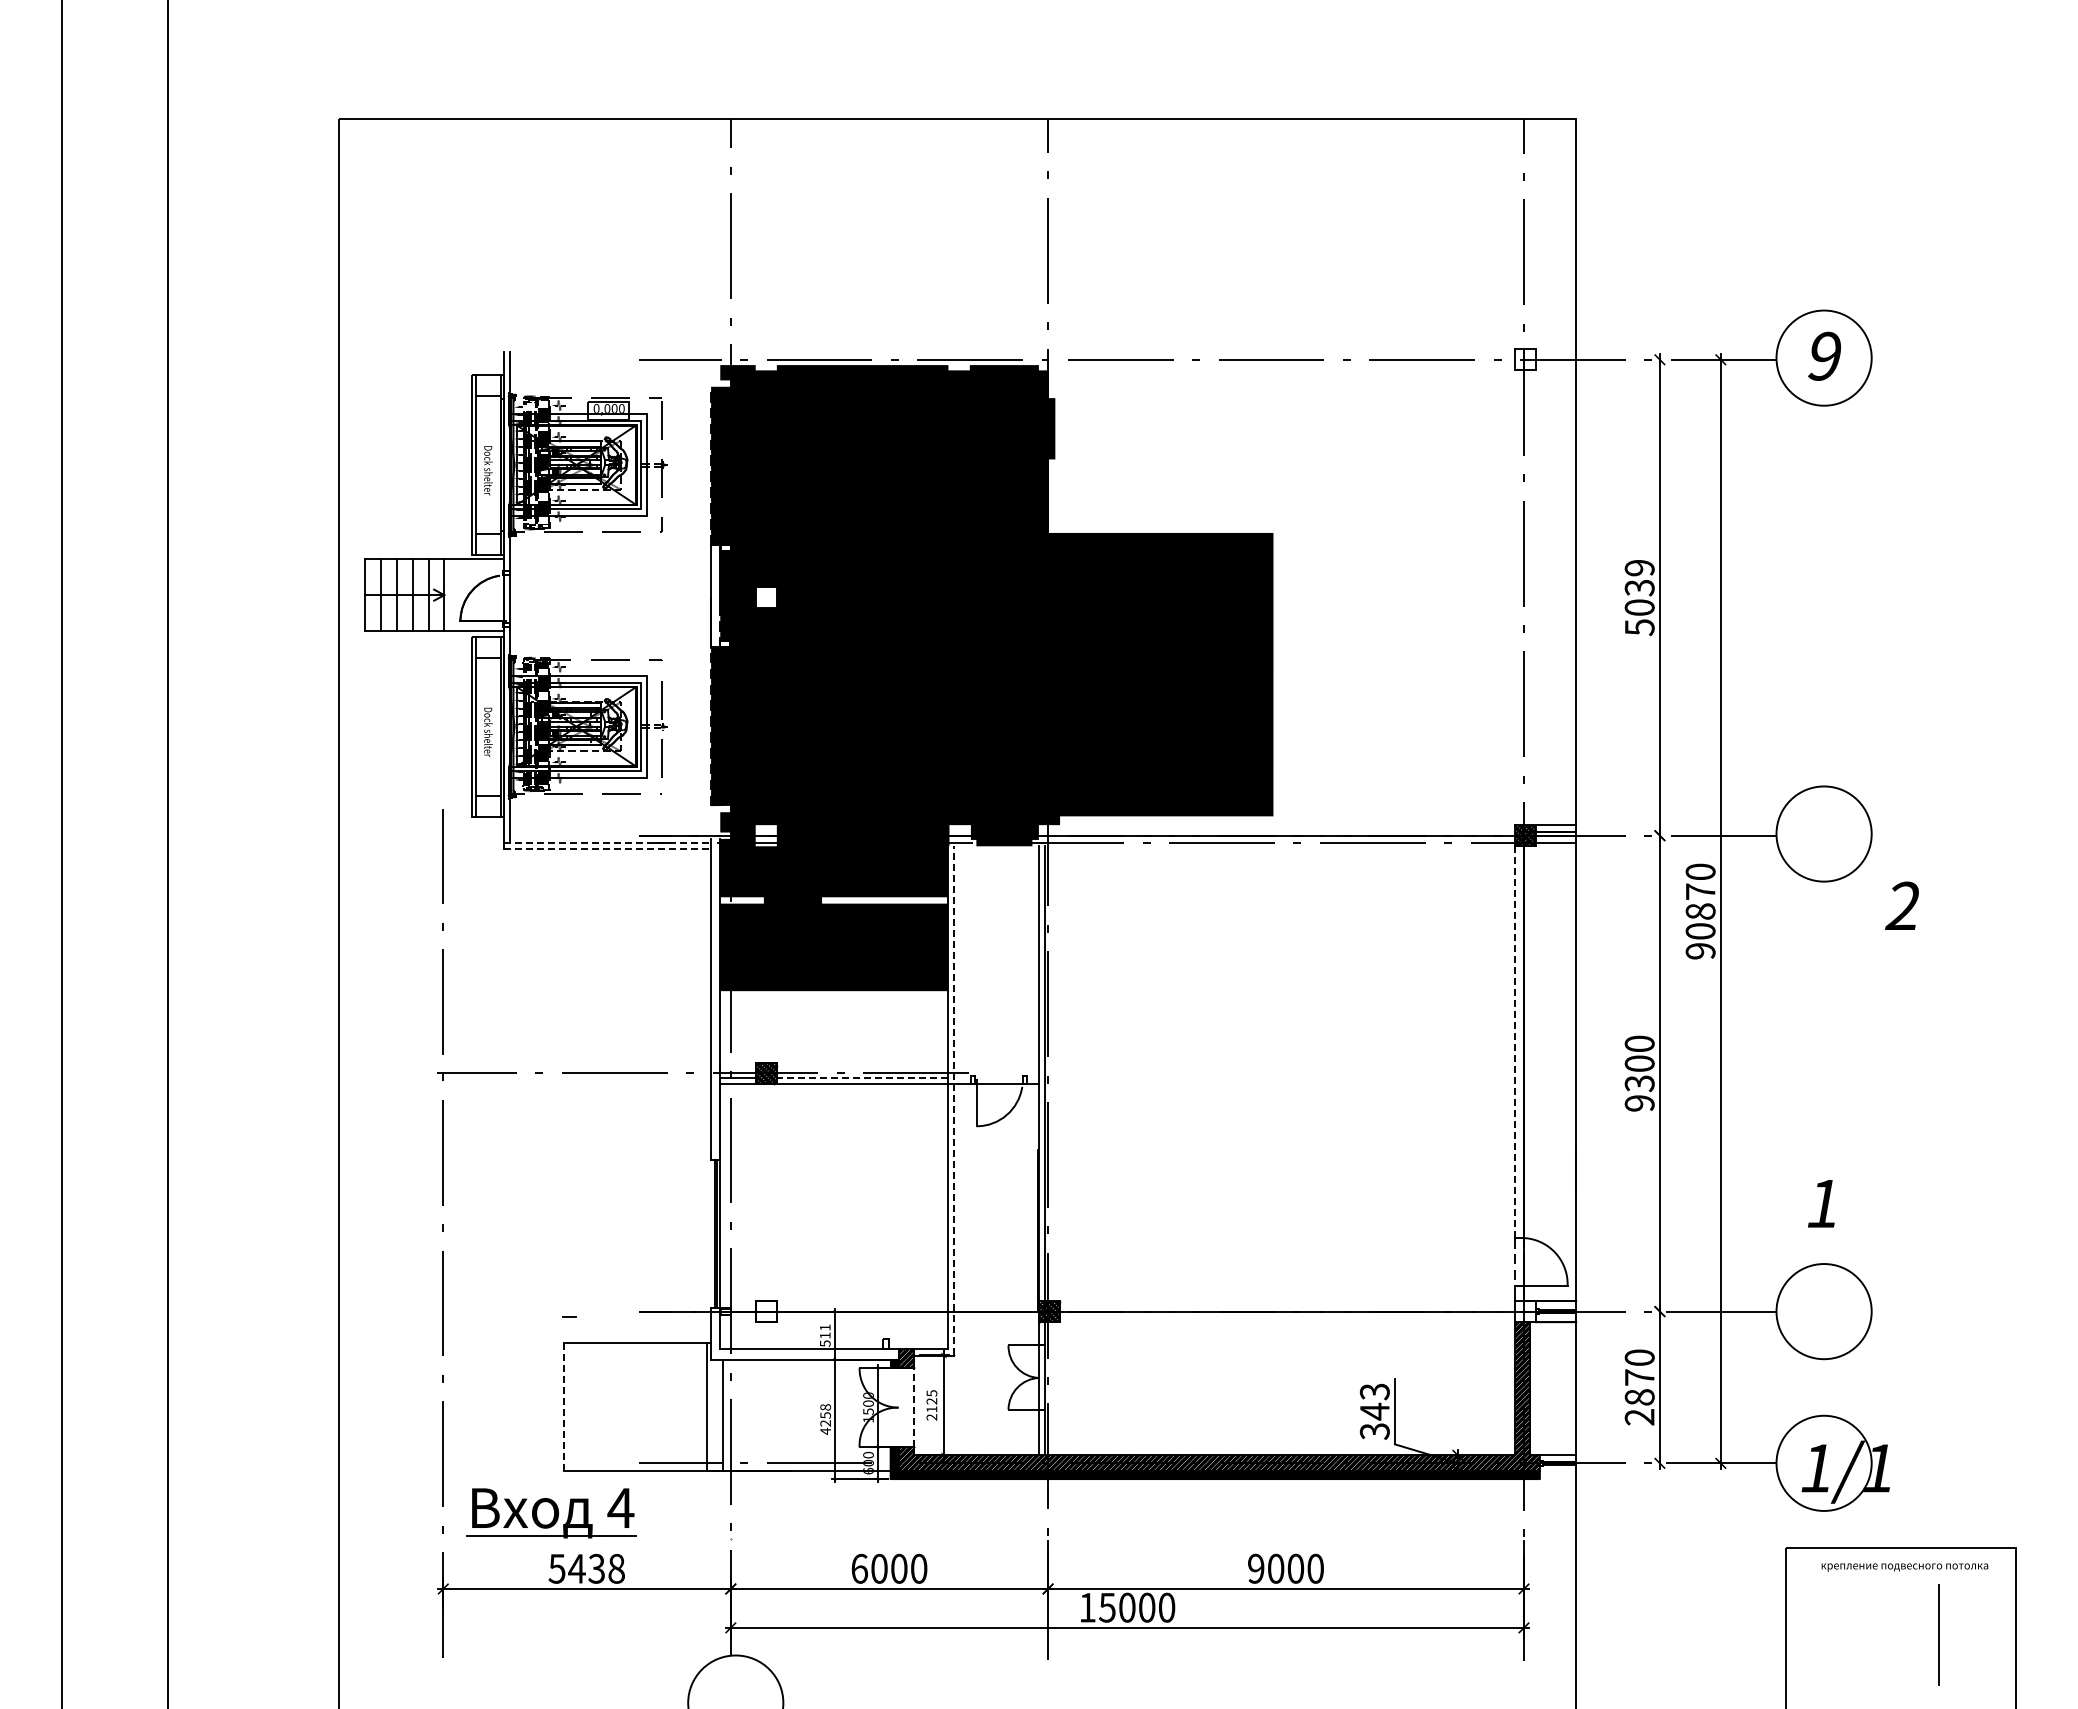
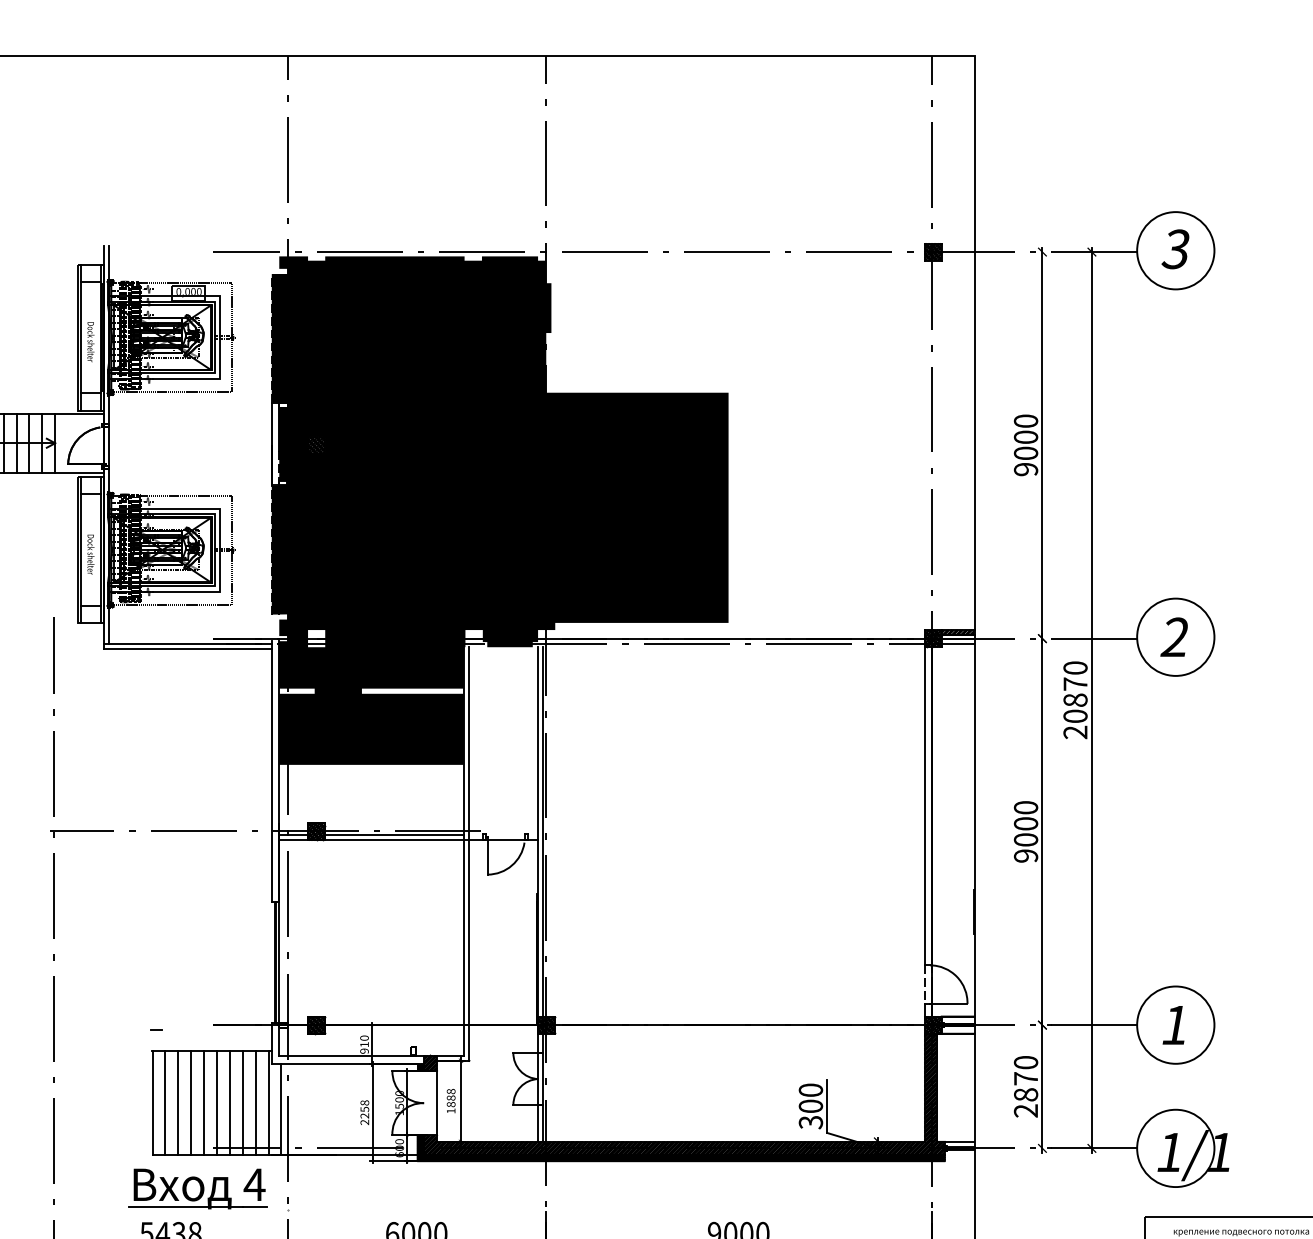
text: (1823, 356) -> (1175, 249), 9 -> 3
hatch: (1524, 359) -> (932, 251), added
hatch: (765, 597) -> (316, 445), added
text: (1639, 597) -> (1025, 445), 5039 -> 9000
hatch: (1555, 828) -> (957, 632), added
line: (608, 842) -> (188, 644), dashed -> solid
line: (608, 848) -> (188, 649), dashed -> solid
text: (1901, 905) -> (1173, 636), moved
text: (1700, 951) -> (1075, 732), 90870 -> 20870
line: (1514, 1042) -> (924, 806), dashed -> solid
line: (861, 1077) -> (393, 835), dashed -> solid
text: (1639, 1083) -> (1025, 839), 9300 -> 9000
line: (954, 1100) -> (469, 853), dashed -> solid
text: (1821, 1203) -> (1173, 1025), moved
hatch: (765, 1311) -> (316, 1025), added
hatch: (1524, 1311) -> (932, 1025), added
text: (824, 1335) -> (363, 1044), 511 -> 910
text: (1374, 1401) -> (810, 1098), 343 -> 300
text: (931, 1405) -> (450, 1101), 2125 -> 1888
line: (564, 1407) -> (152, 1103), dashed -> solid
line: (580, 1407) -> (165, 1103), added
line: (596, 1407) -> (178, 1103), added
line: (611, 1407) -> (190, 1103), added
line: (627, 1407) -> (203, 1103), added
line: (643, 1407) -> (216, 1103), added
line: (659, 1407) -> (229, 1103), added
line: (675, 1407) -> (242, 1103), added
line: (691, 1407) -> (255, 1103), added
line: (914, 1407) -> (437, 1103), dashed -> solid
text: (825, 1431) -> (364, 1122), 4258 -> 2258
part: (551, 1513) -> (198, 1189), moved

